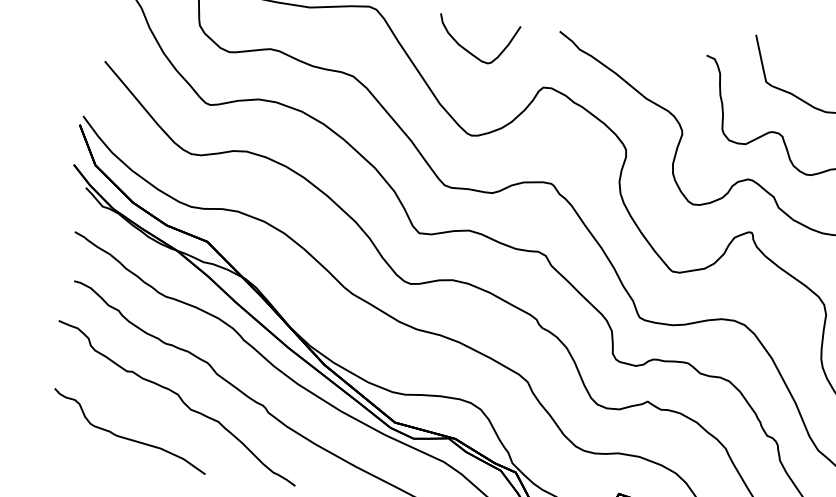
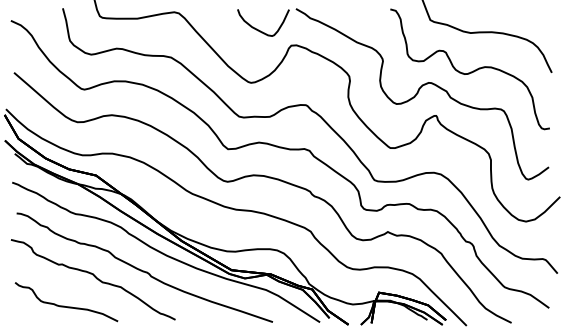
curve: (466, 48) -> (257, 28), moved

